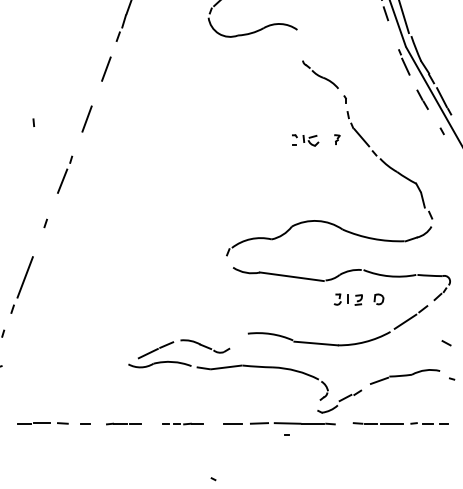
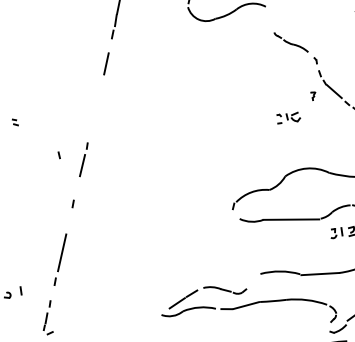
line: (86, 118) -> (95, 108), removed
line: (33, 122) -> (59, 155), moved
part: (305, 140) -> (288, 118), moved

